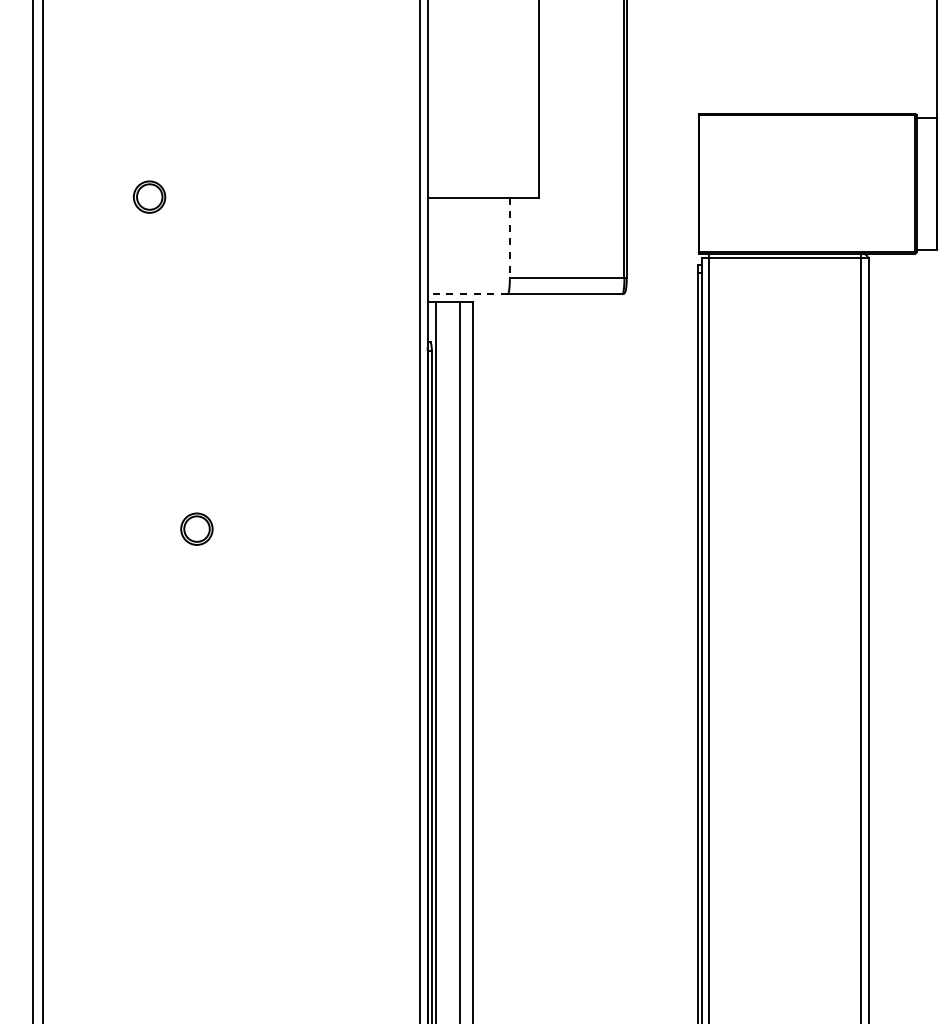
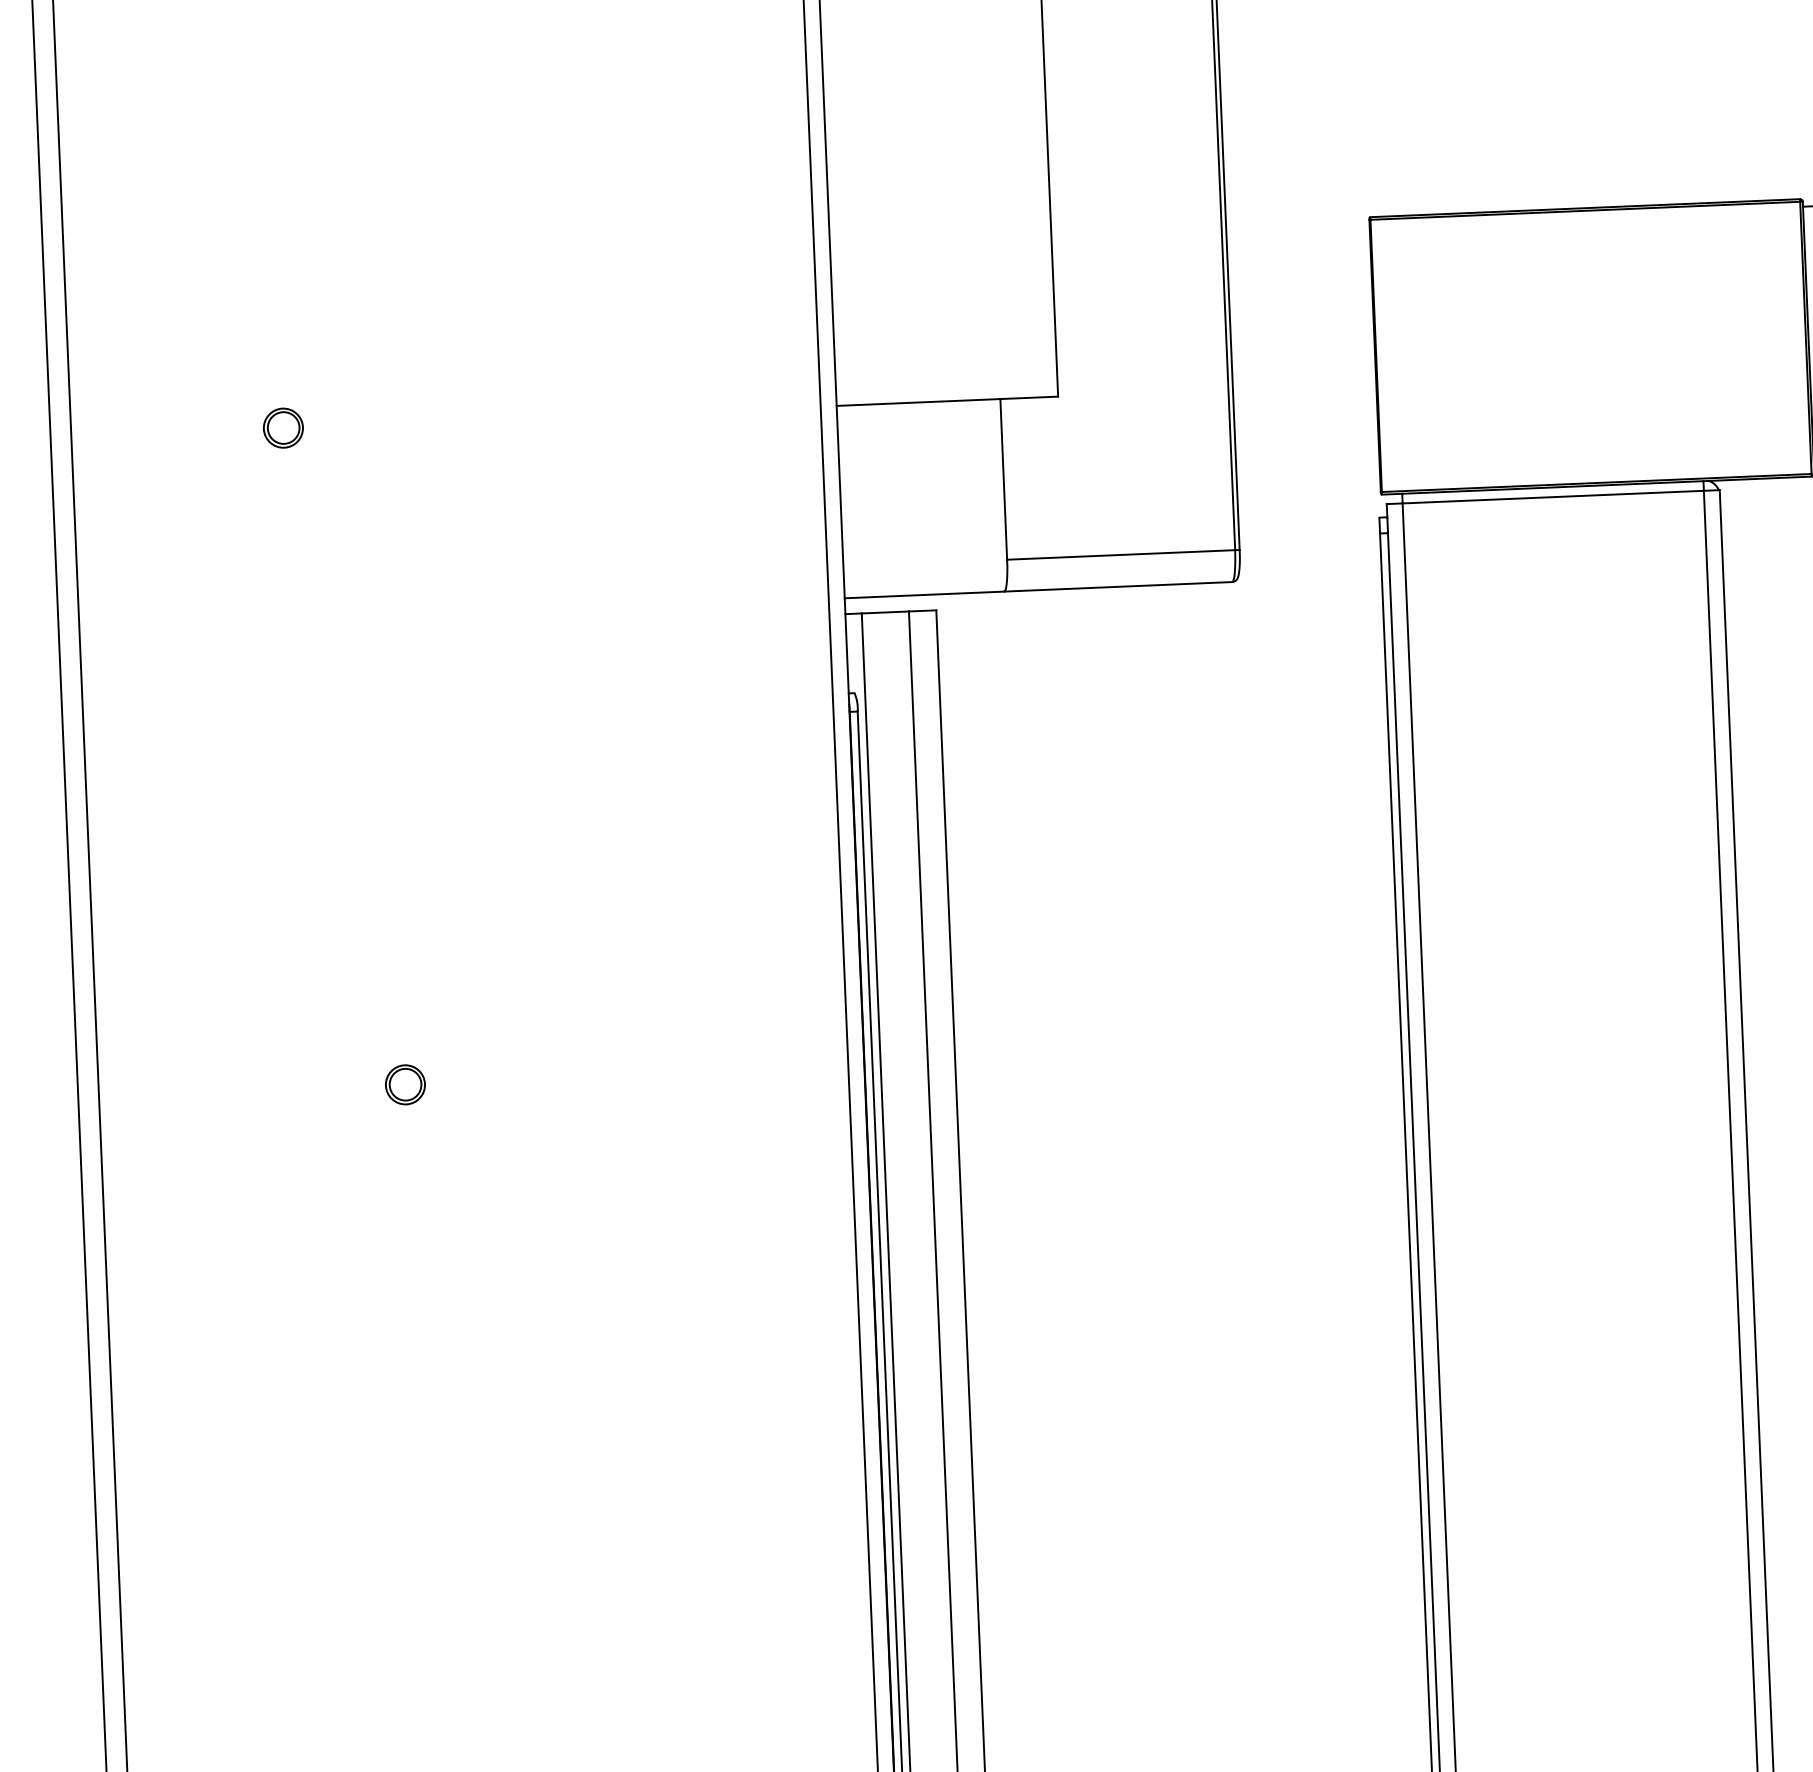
part: (149, 196) -> (283, 427), size x0.62
line: (509, 238) -> (1003, 480), dashed -> solid
line: (467, 294) -> (924, 595), dashed -> solid
circle: (196, 528) -> (404, 1083), size x0.62

